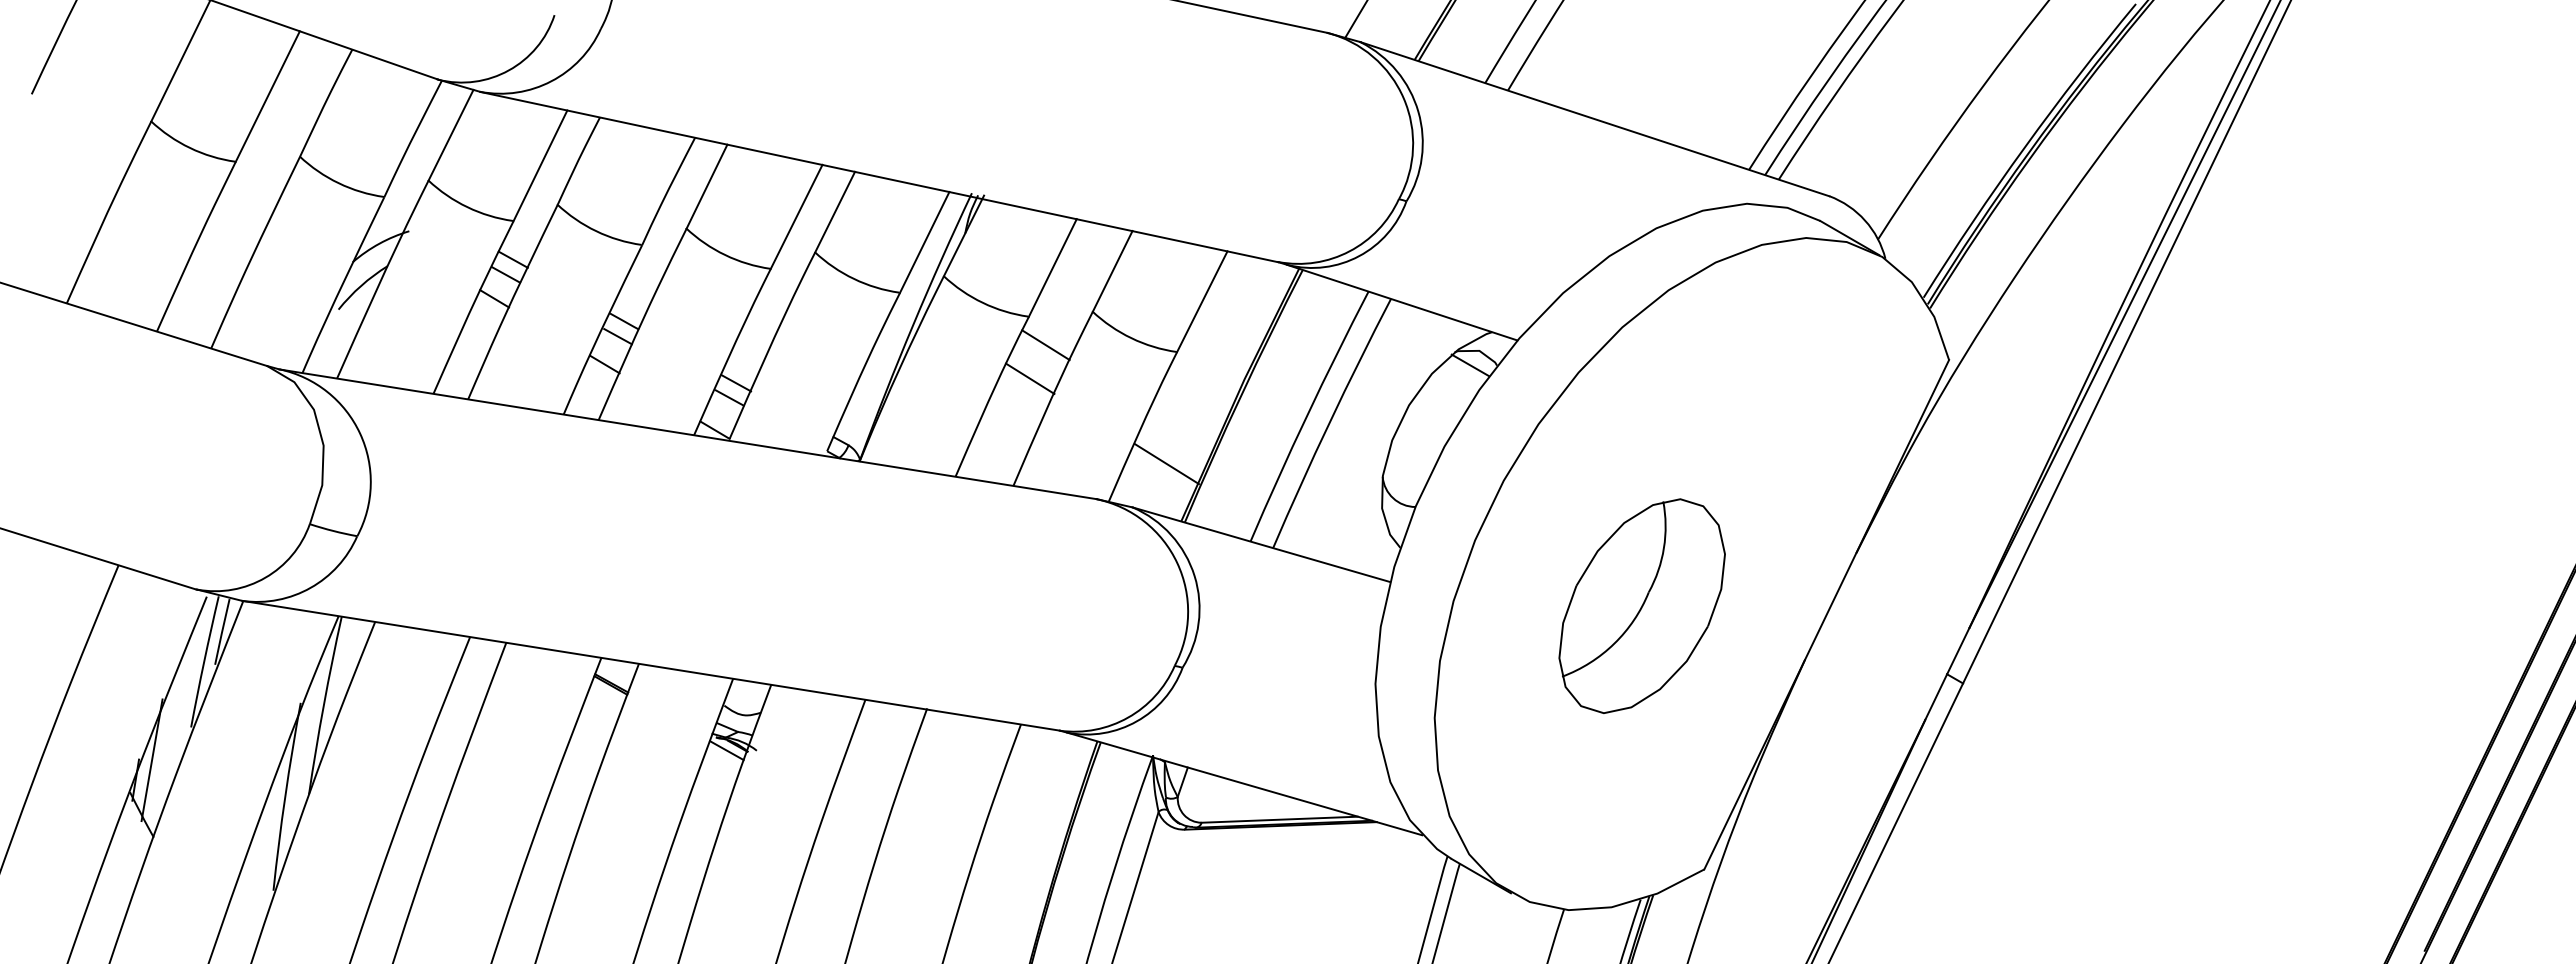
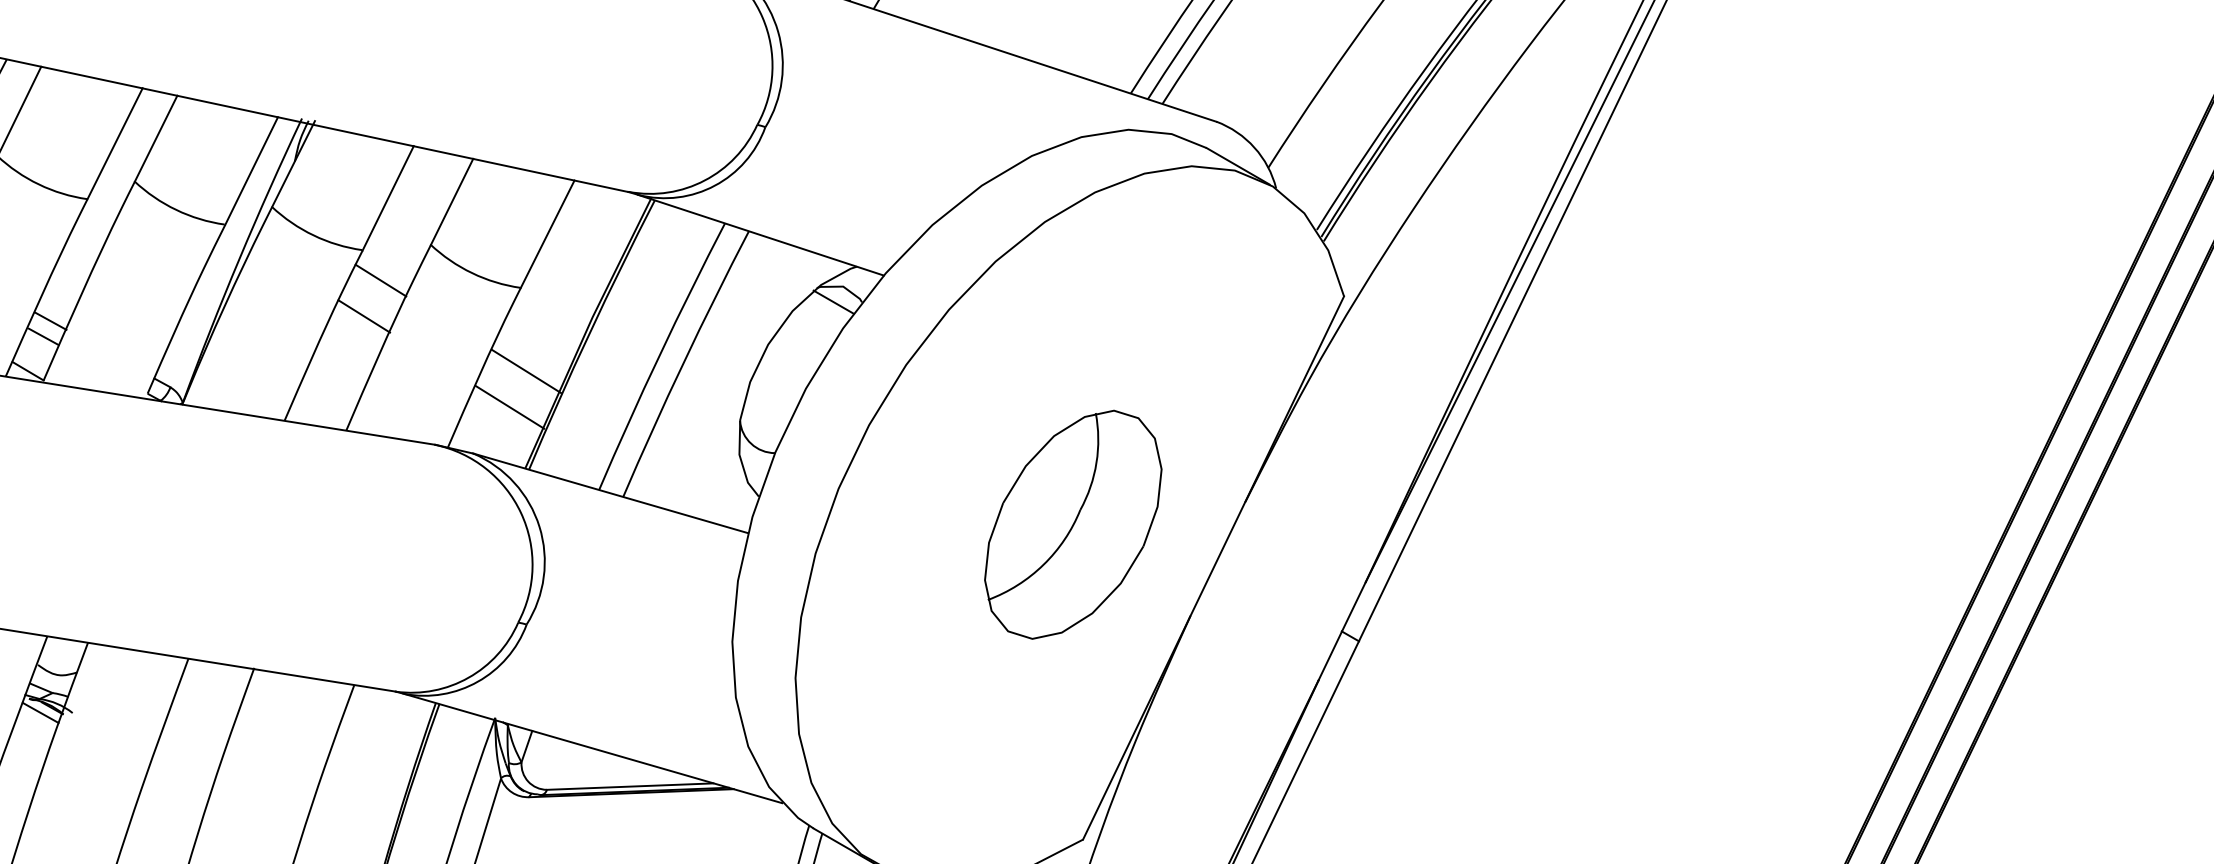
line: (1182, 430) -> (526, 371), added
part: (1641, 605) -> (1072, 524), moved

